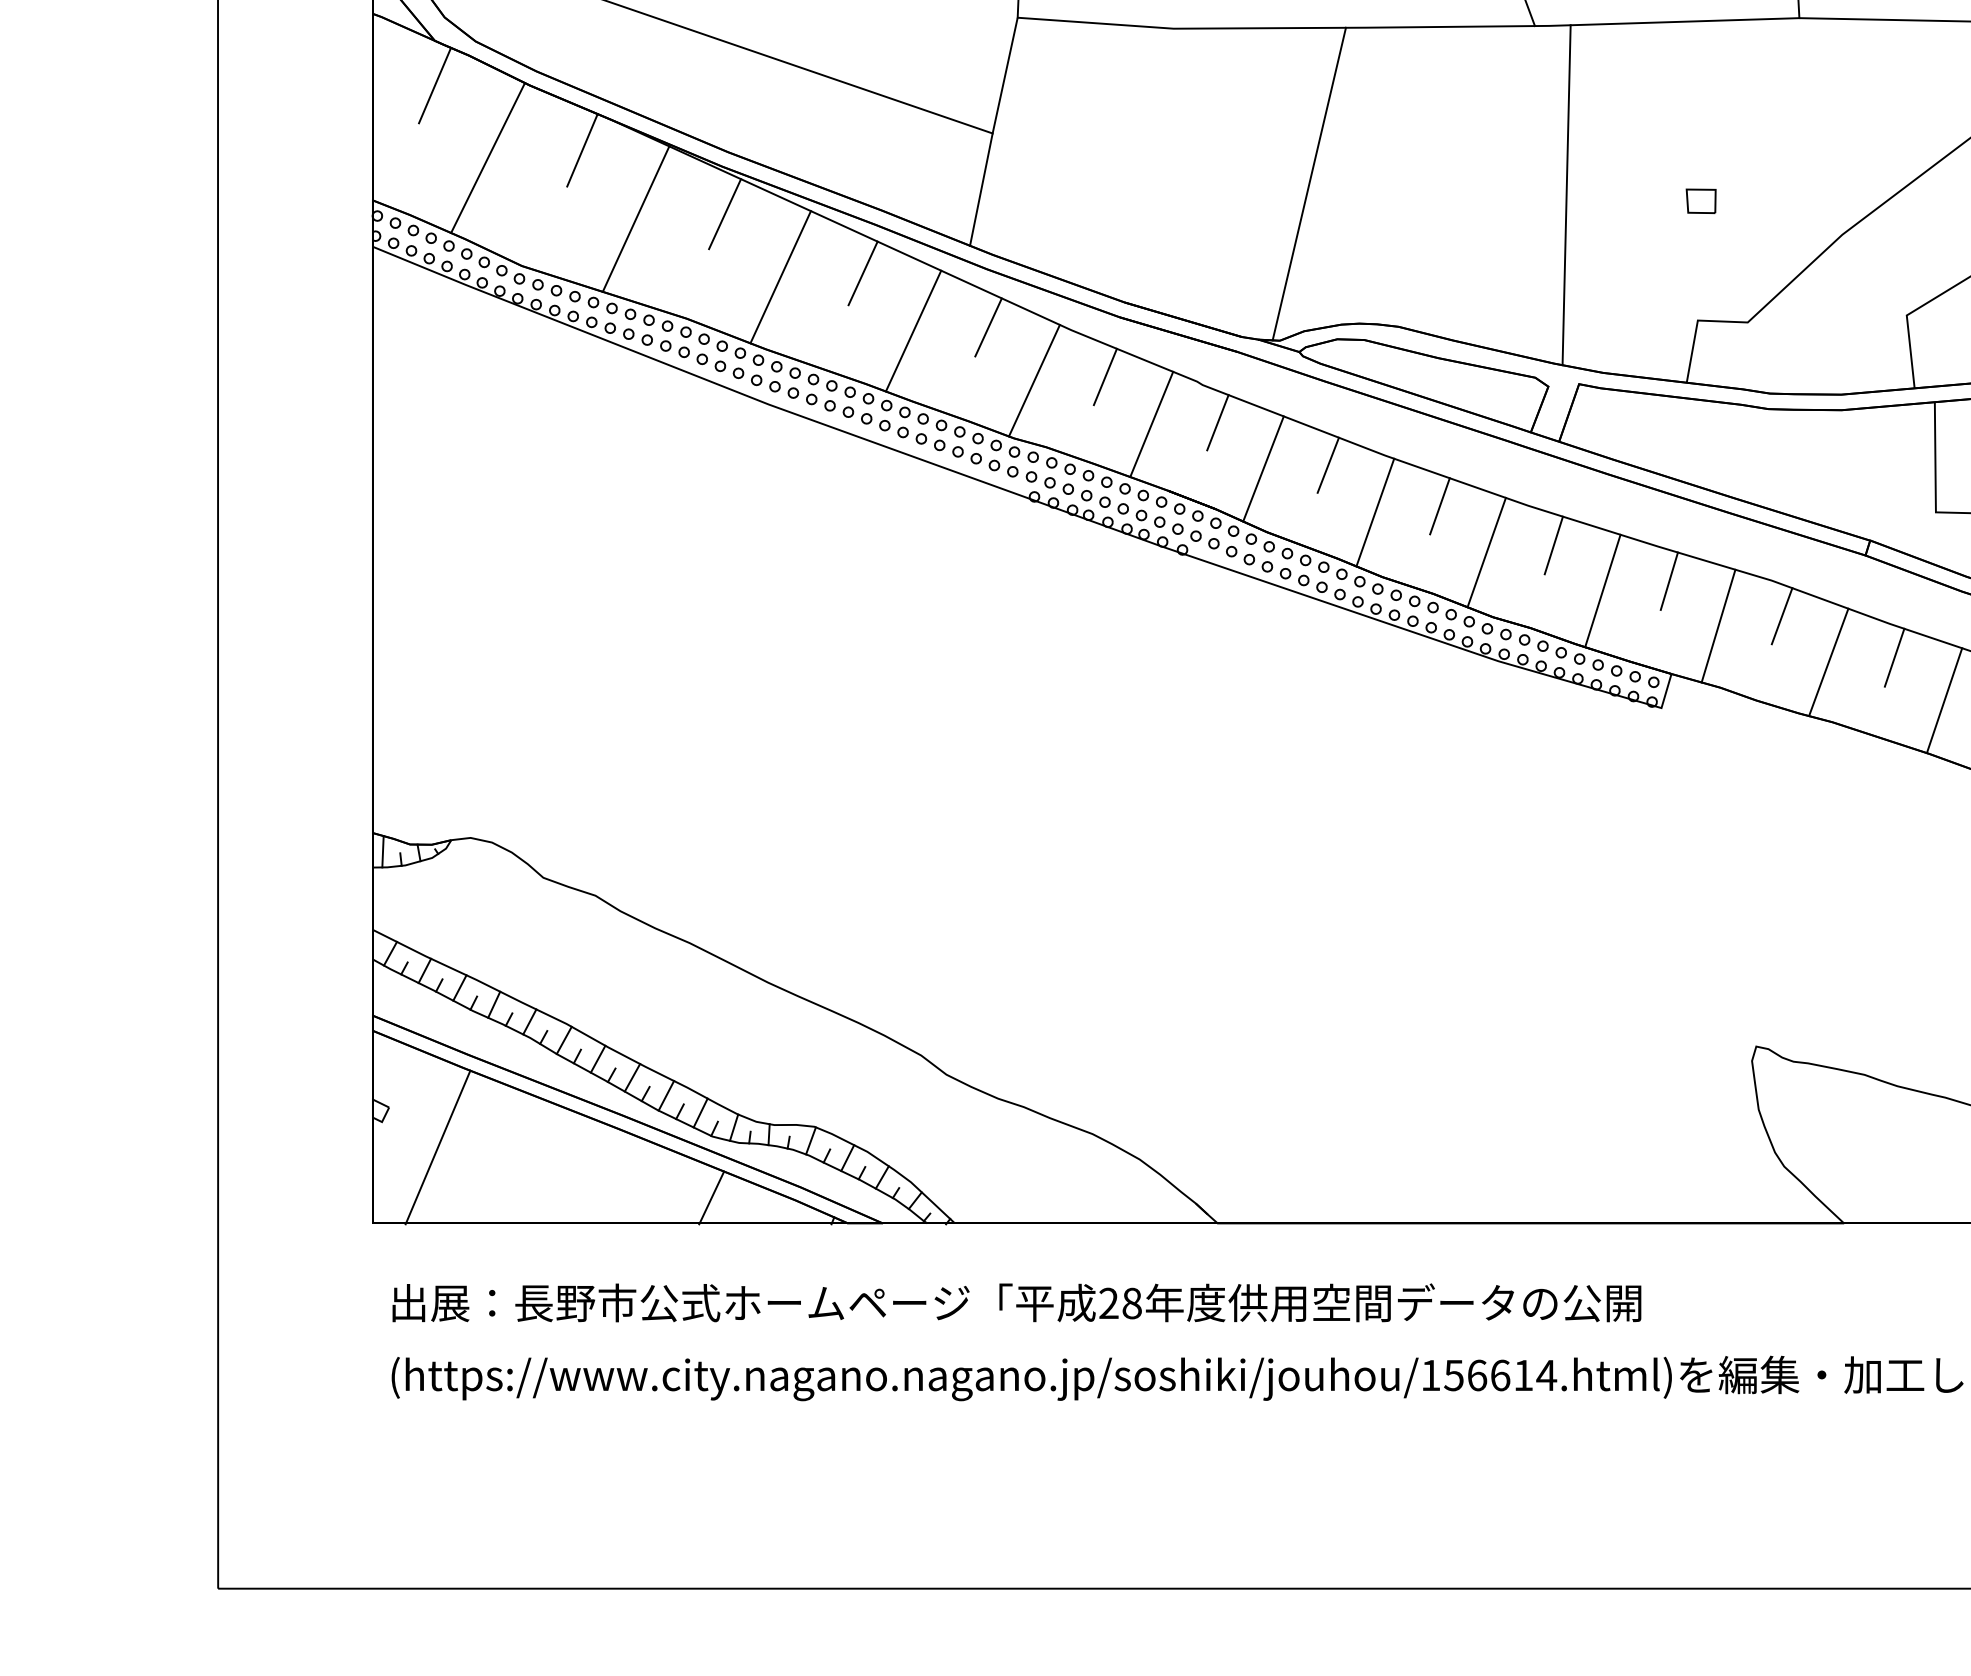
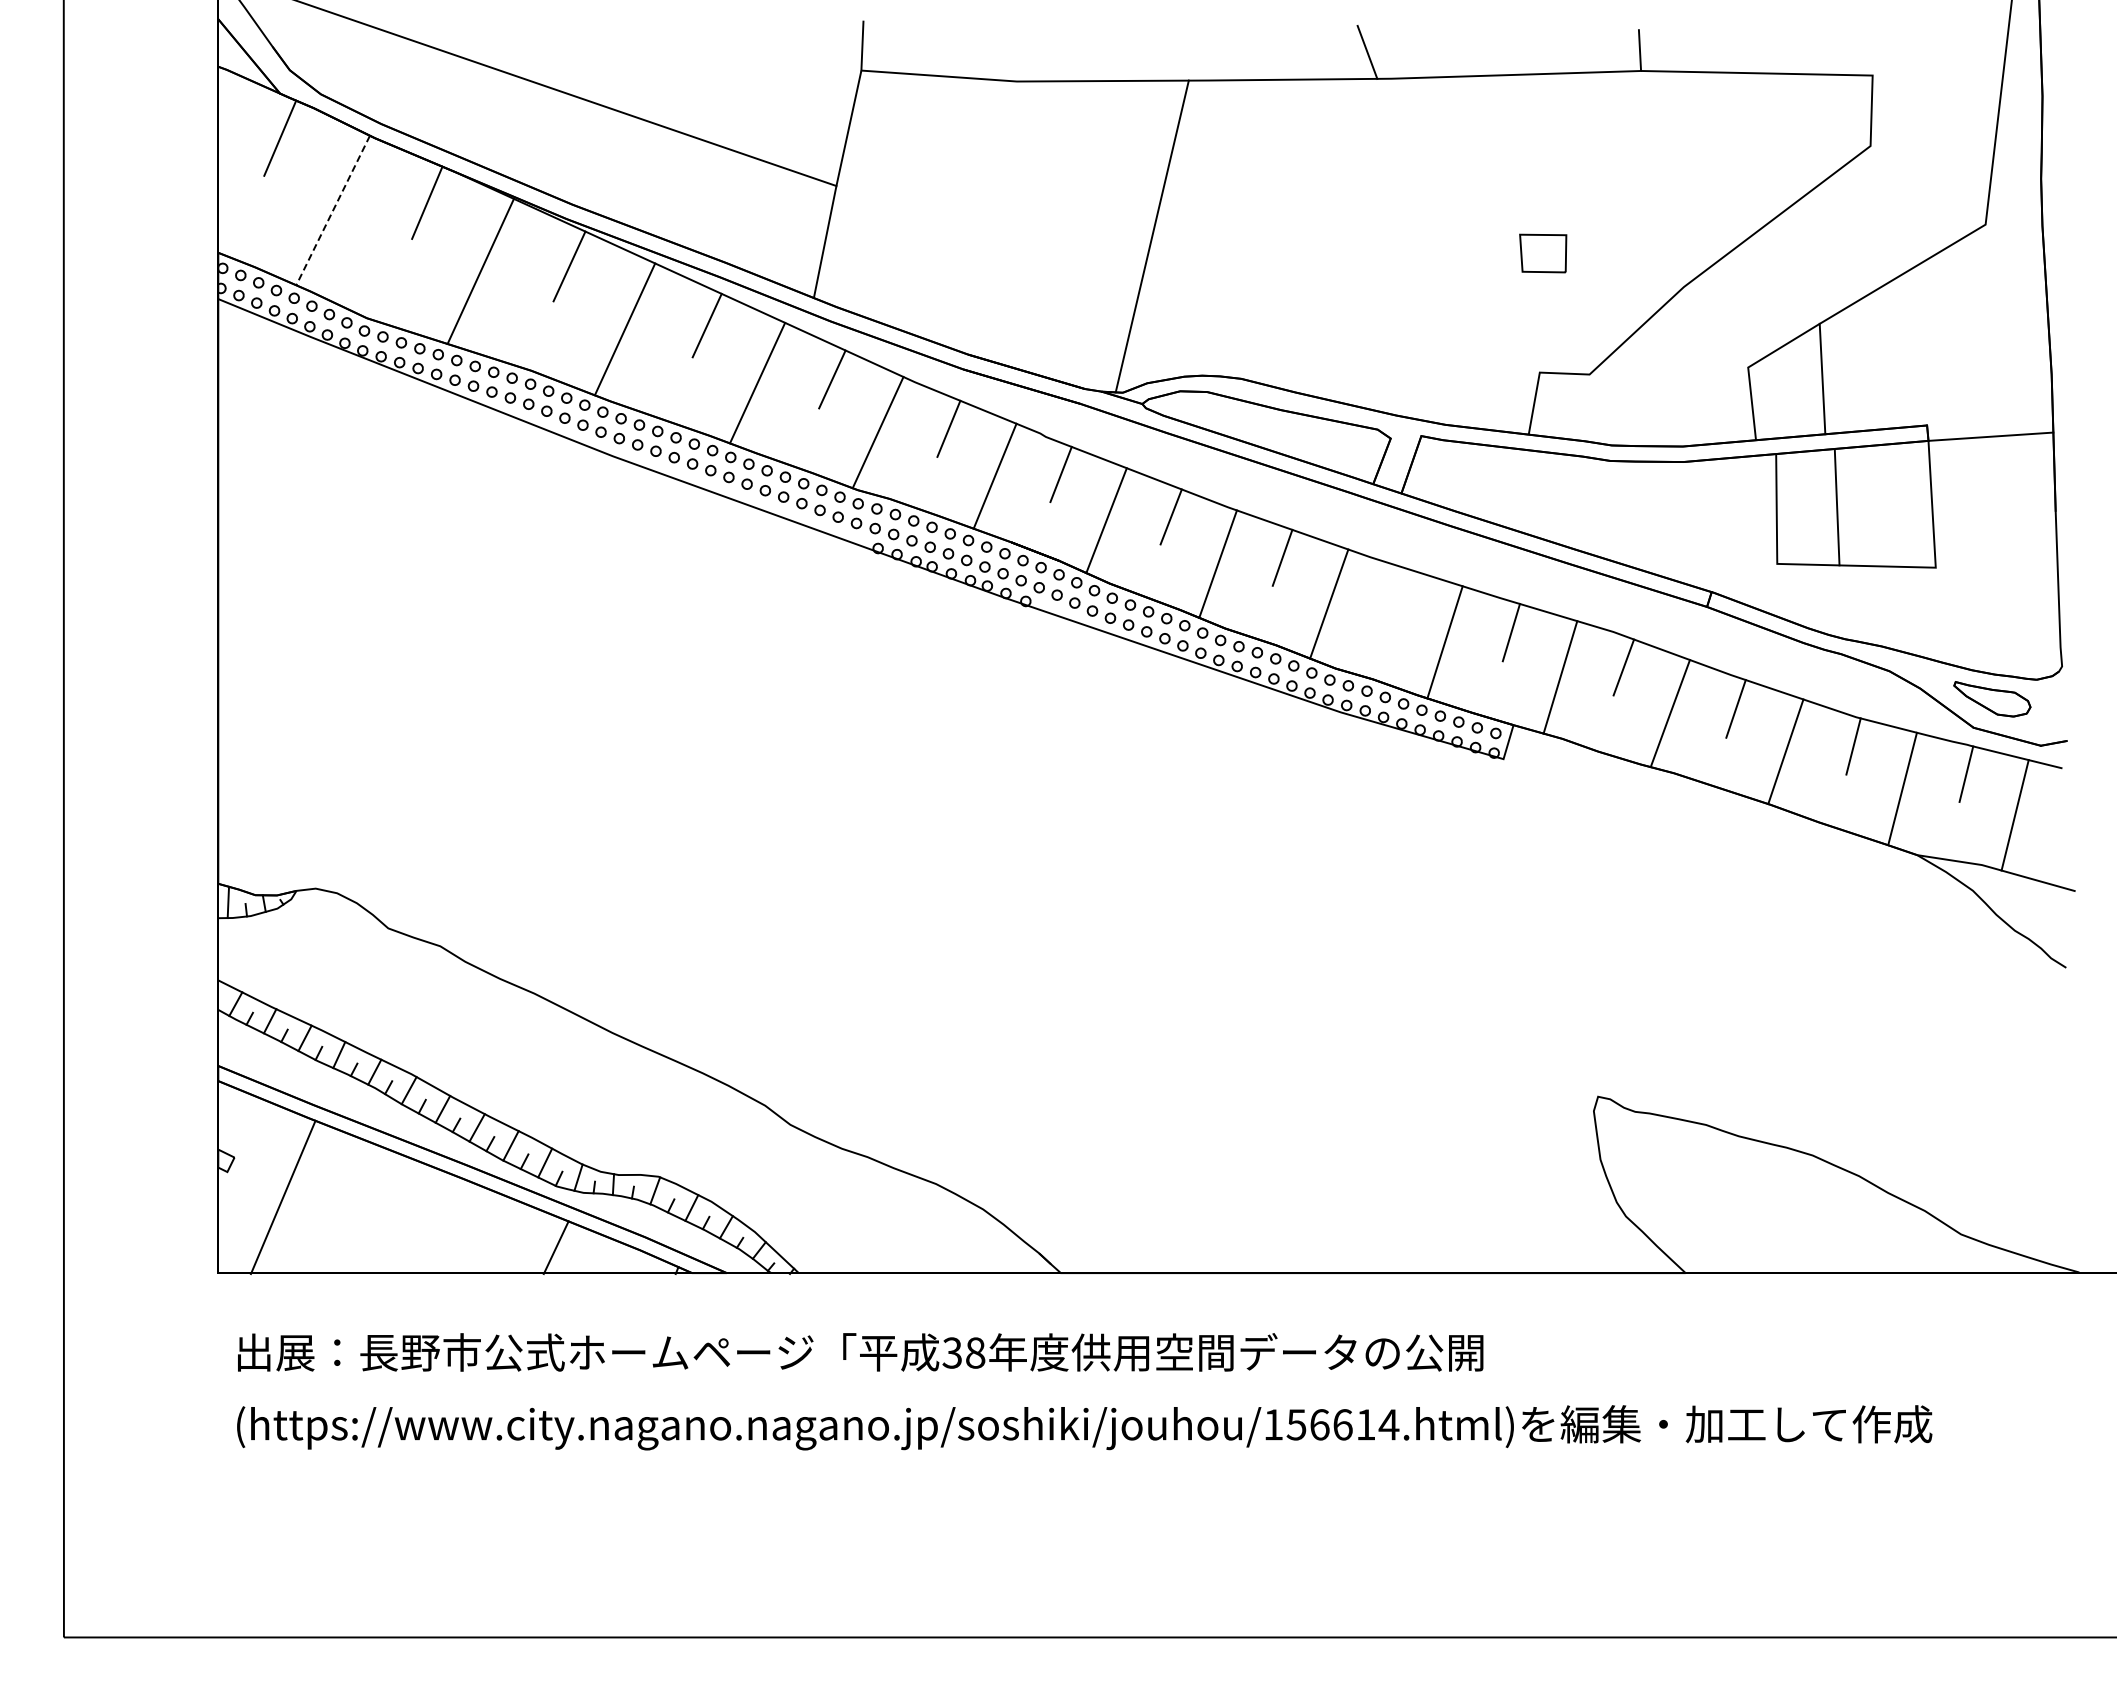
line: (487, 159) -> (332, 211), solid -> dashed
line: (1566, 195) -> (1408, 247), removed
part: (1700, 201) -> (1542, 253), size x1.6
line: (1554, 545) -> (1396, 596), removed
text: (1108, 1302) -> (951, 1352), 28 -> 38

